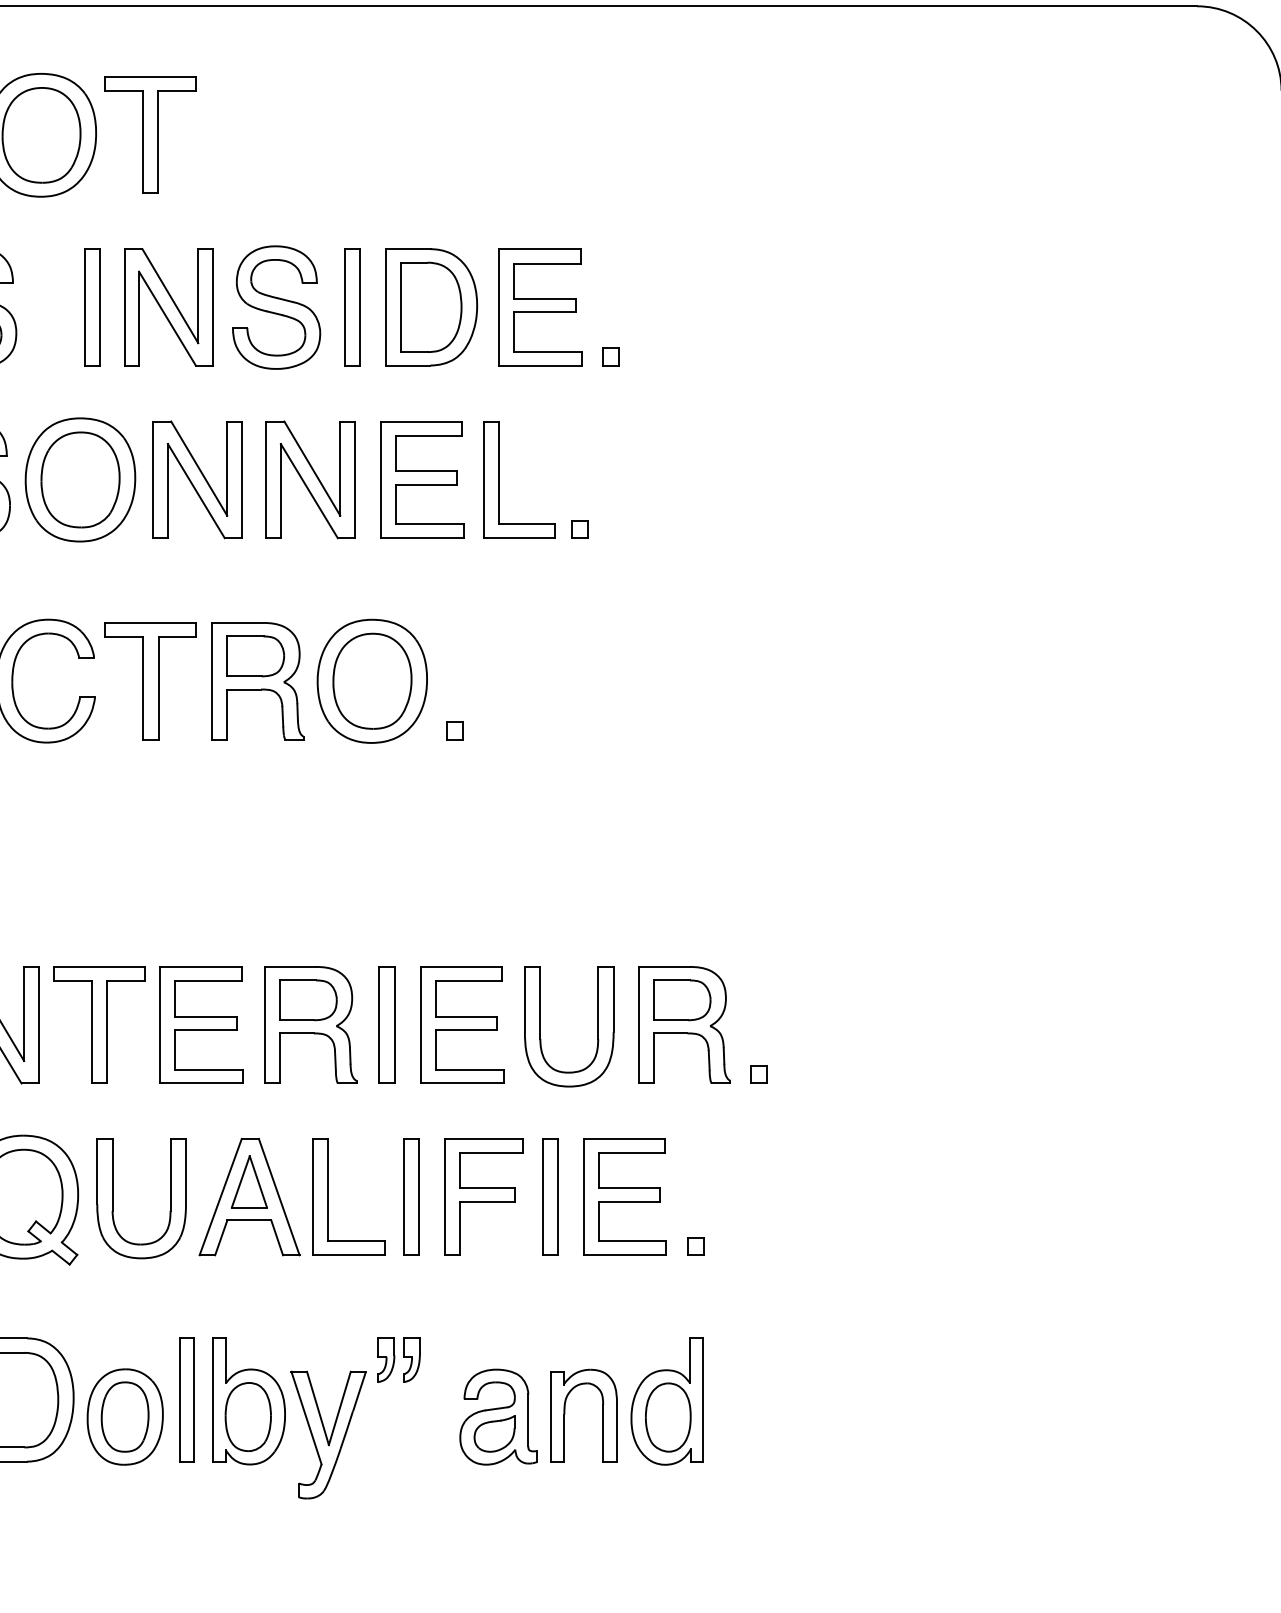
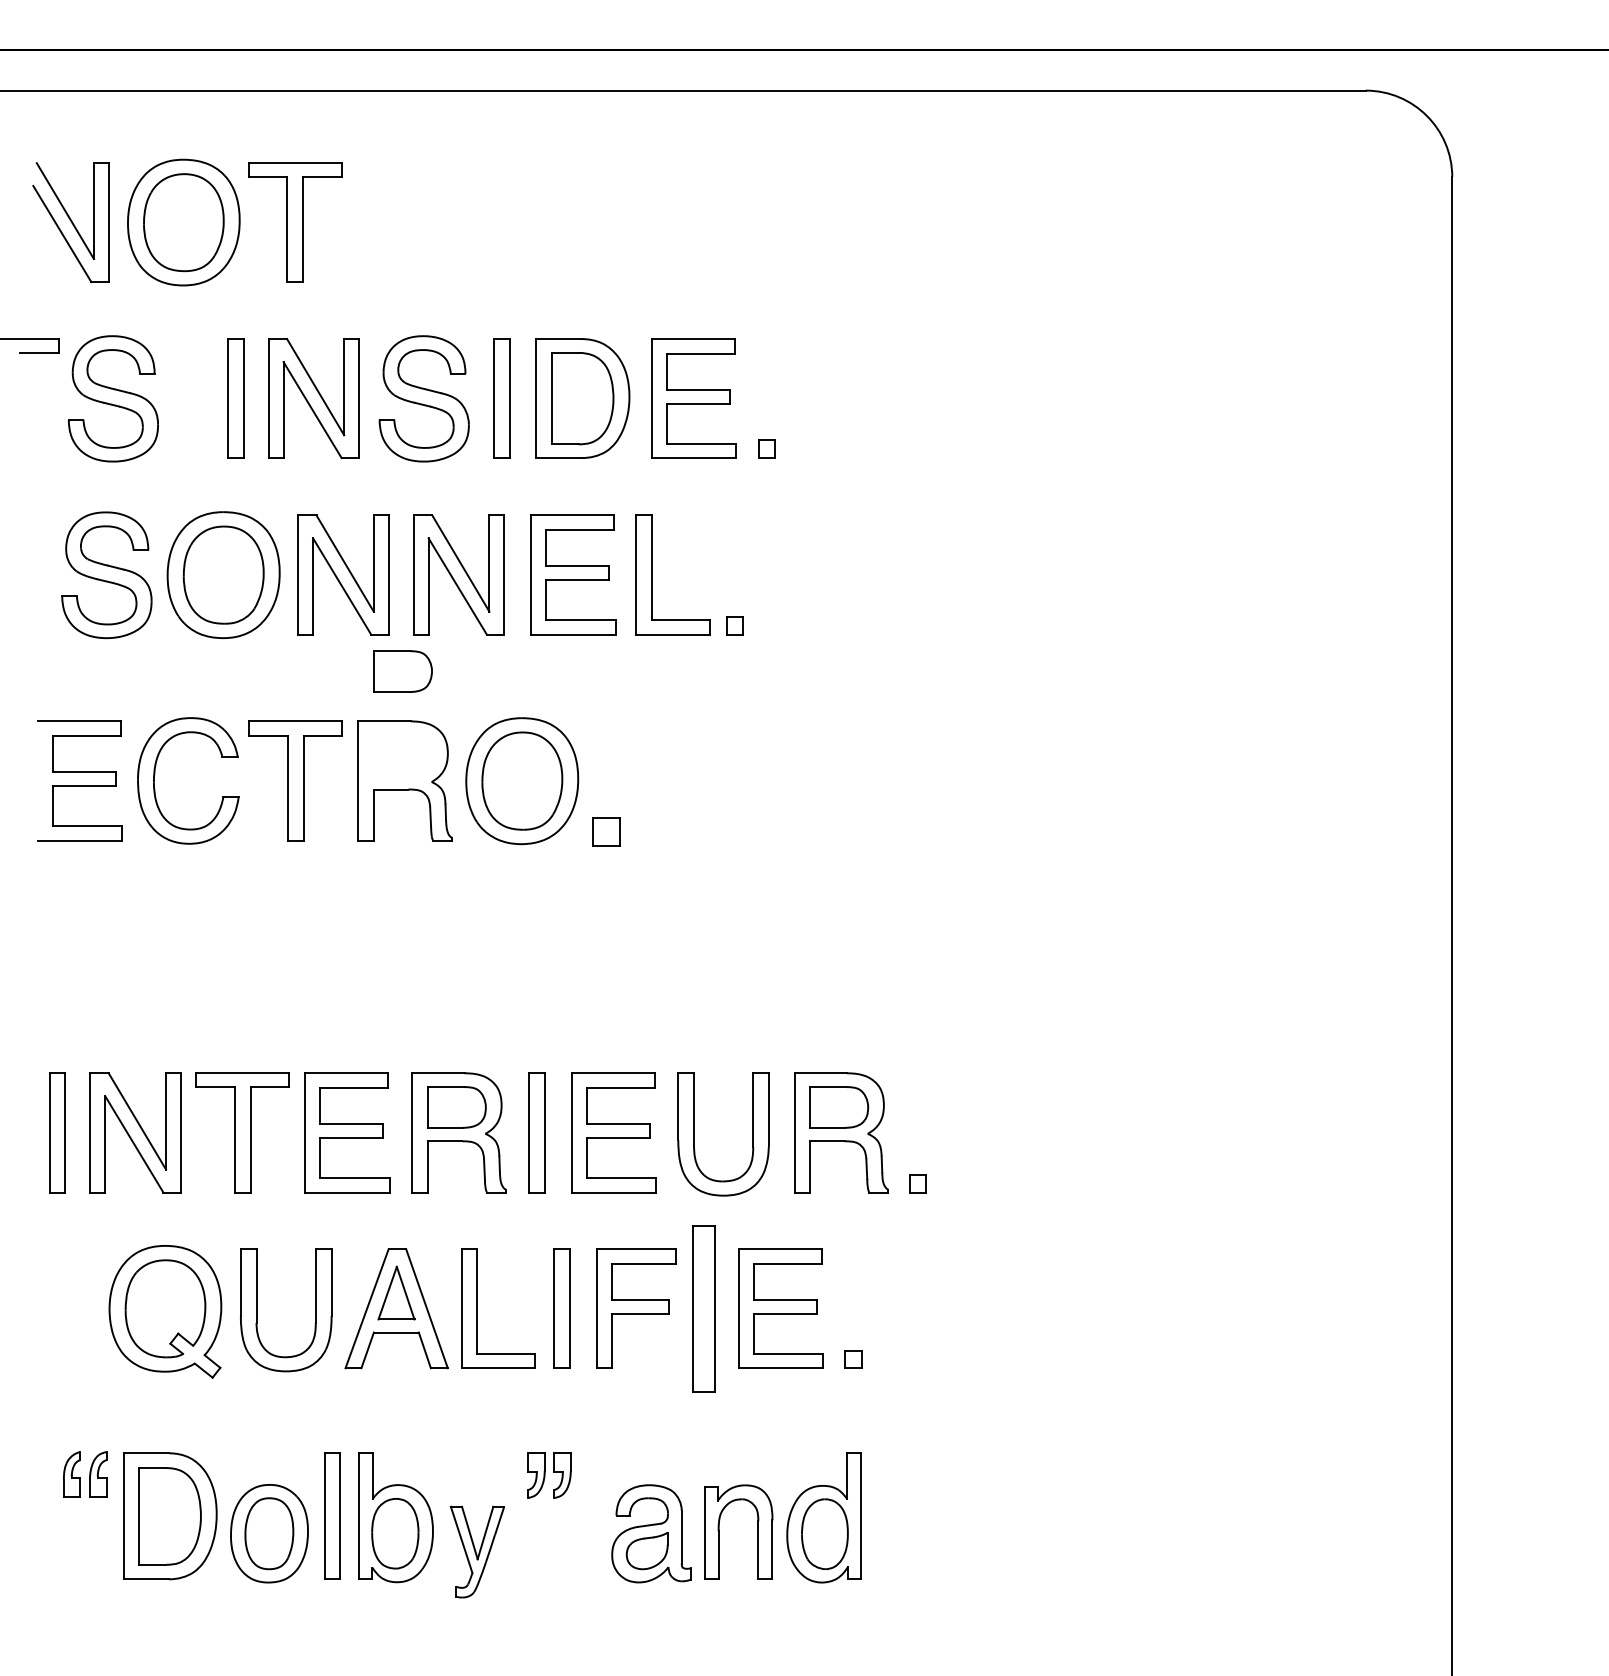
part: (255, 656) -> (402, 671), moved
part: (454, 730) -> (606, 831), size x1.6
part: (549, 1196) -> (703, 1308), size x1.4
part: (328, 1434) -> (477, 1551), size x0.7

